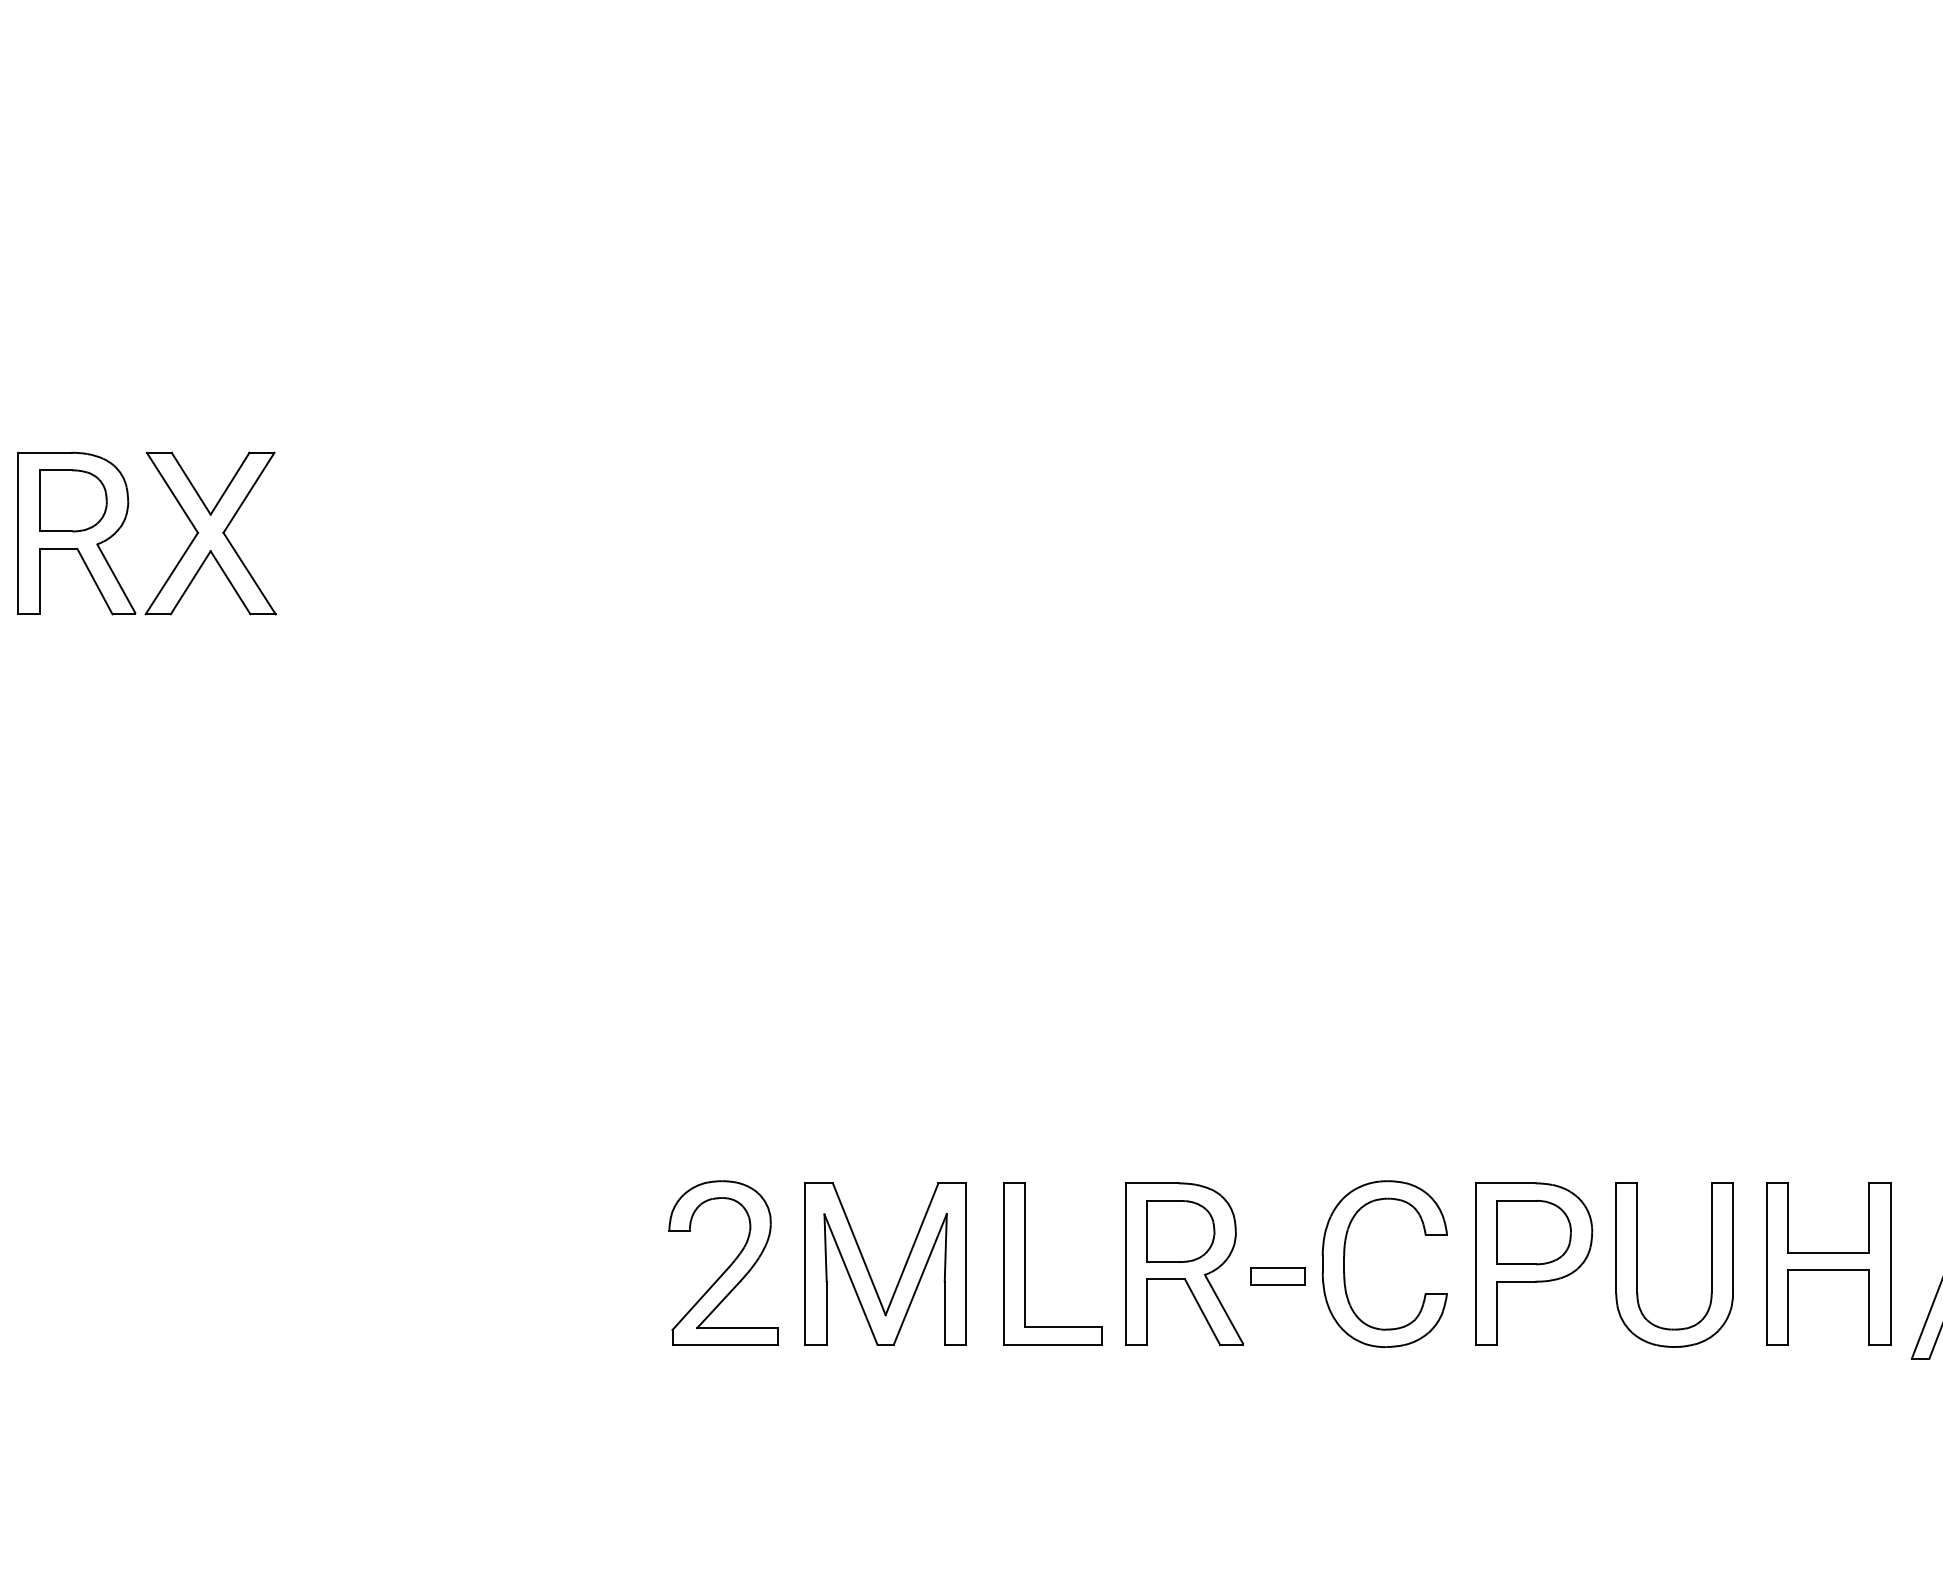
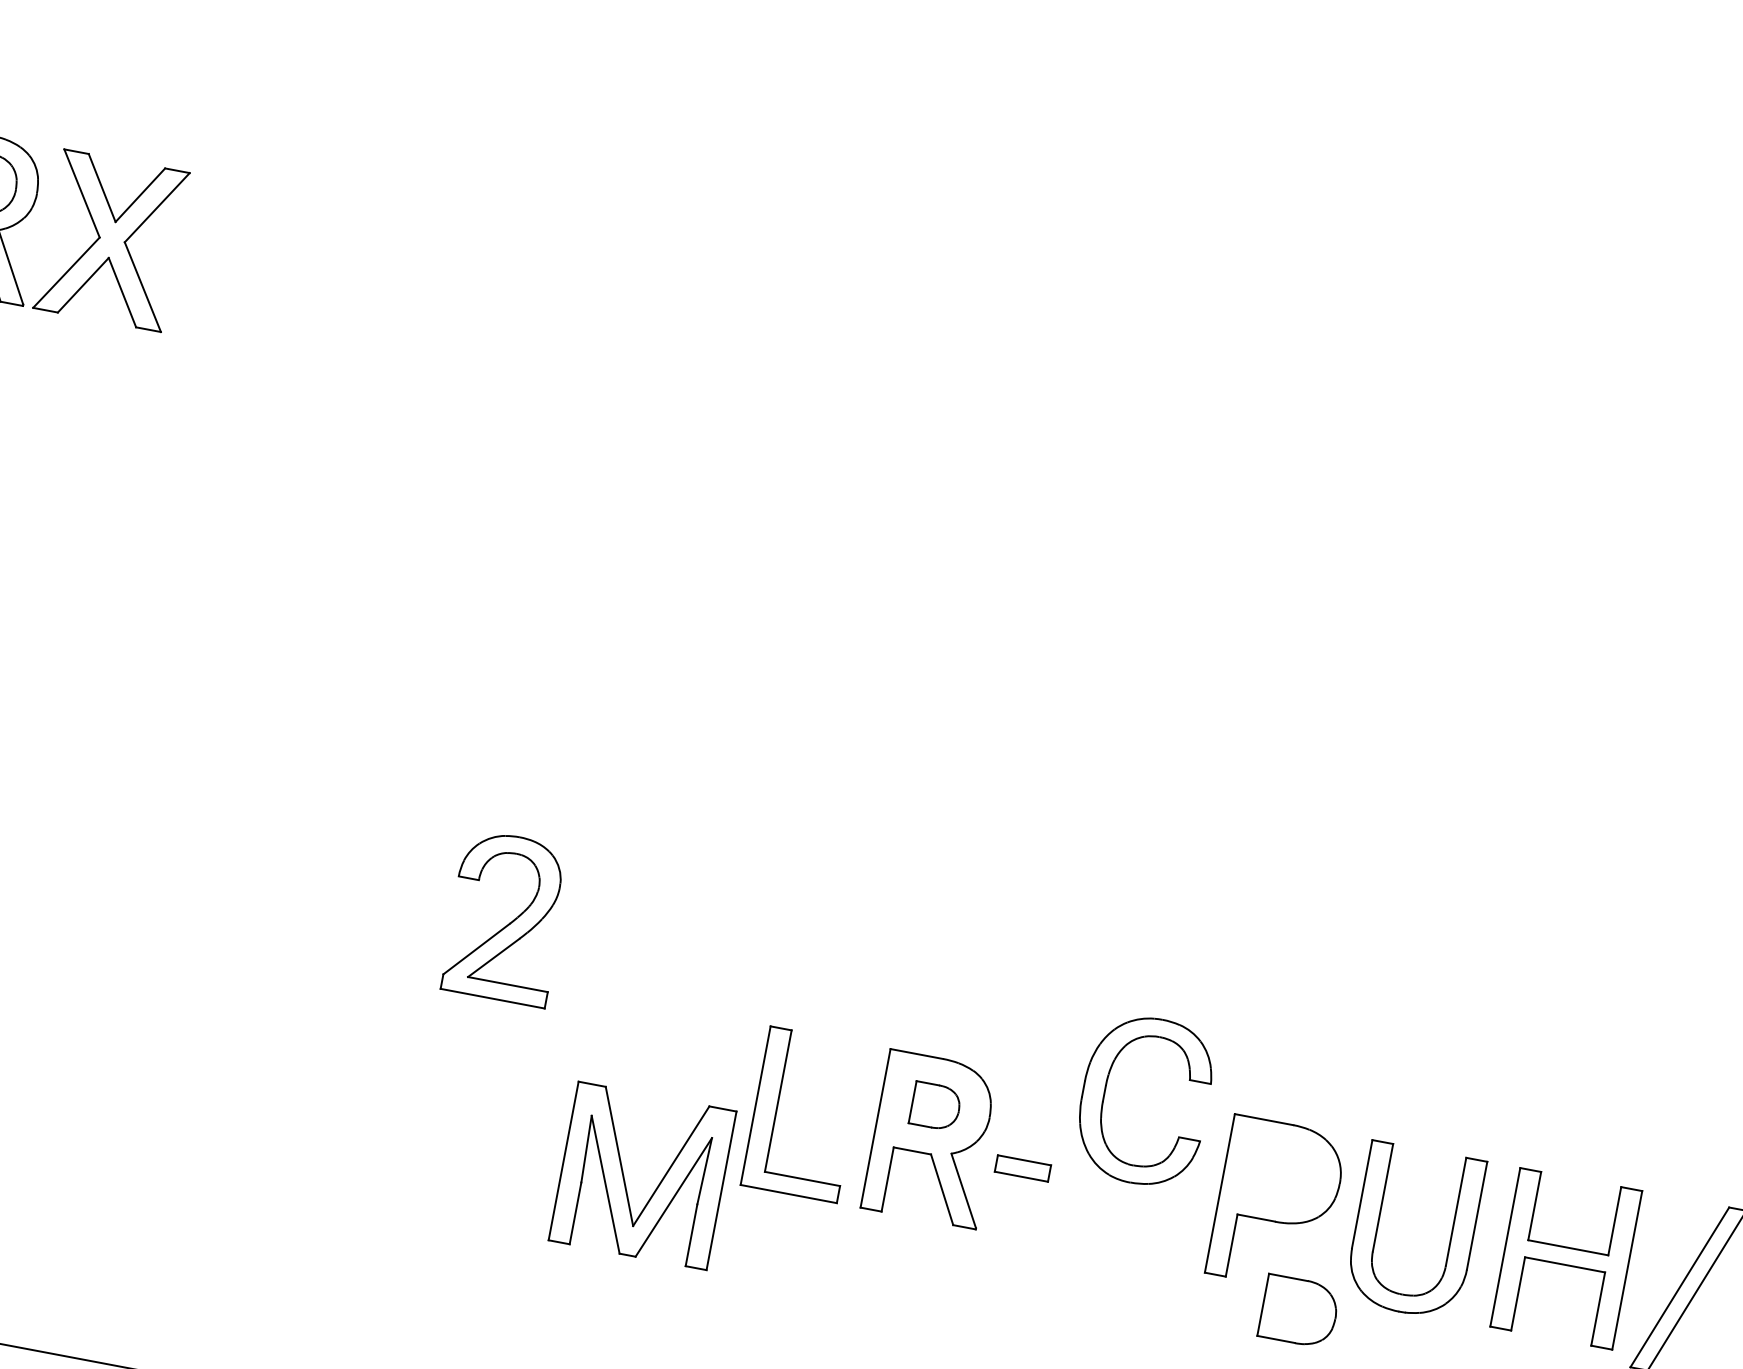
part: (1180, 1231) -> (935, 1106), size x0.7
part: (1533, 1232) -> (1298, 1311), moved
part: (1345, 1255) -> (1107, 1085), moved
part: (728, 1266) -> (510, 922), moved
part: (869, 1271) -> (625, 1180), moved

